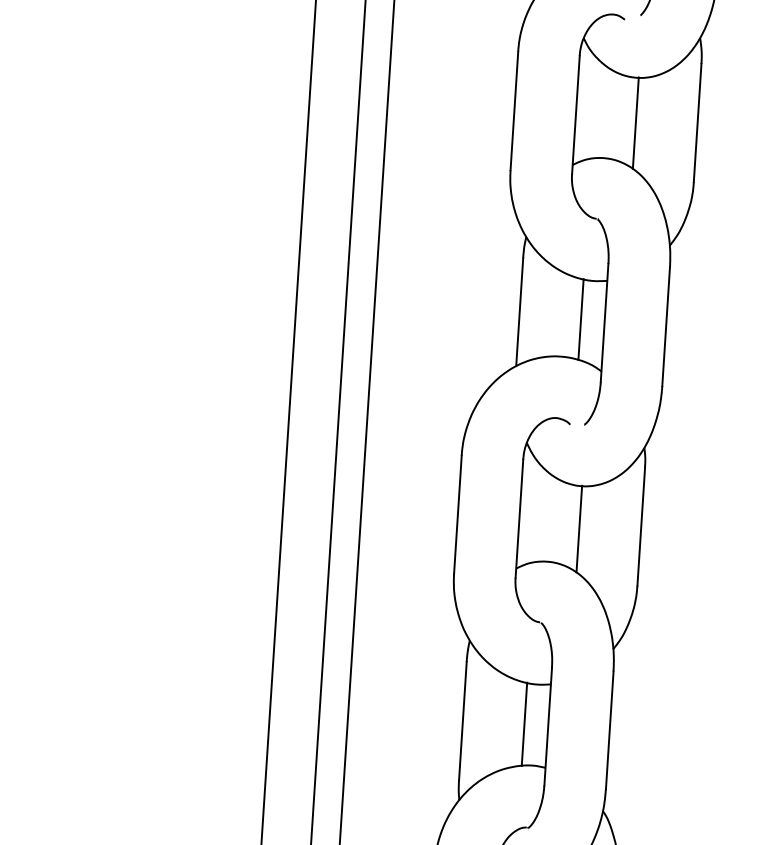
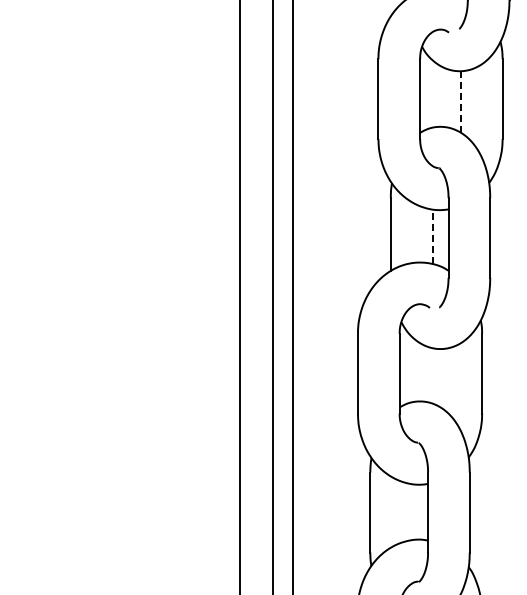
line: (635, 122) -> (460, 101), solid -> dashed
line: (581, 319) -> (432, 236), solid -> dashed
line: (579, 528) -> (440, 377), removed
line: (525, 723) -> (412, 511), removed

